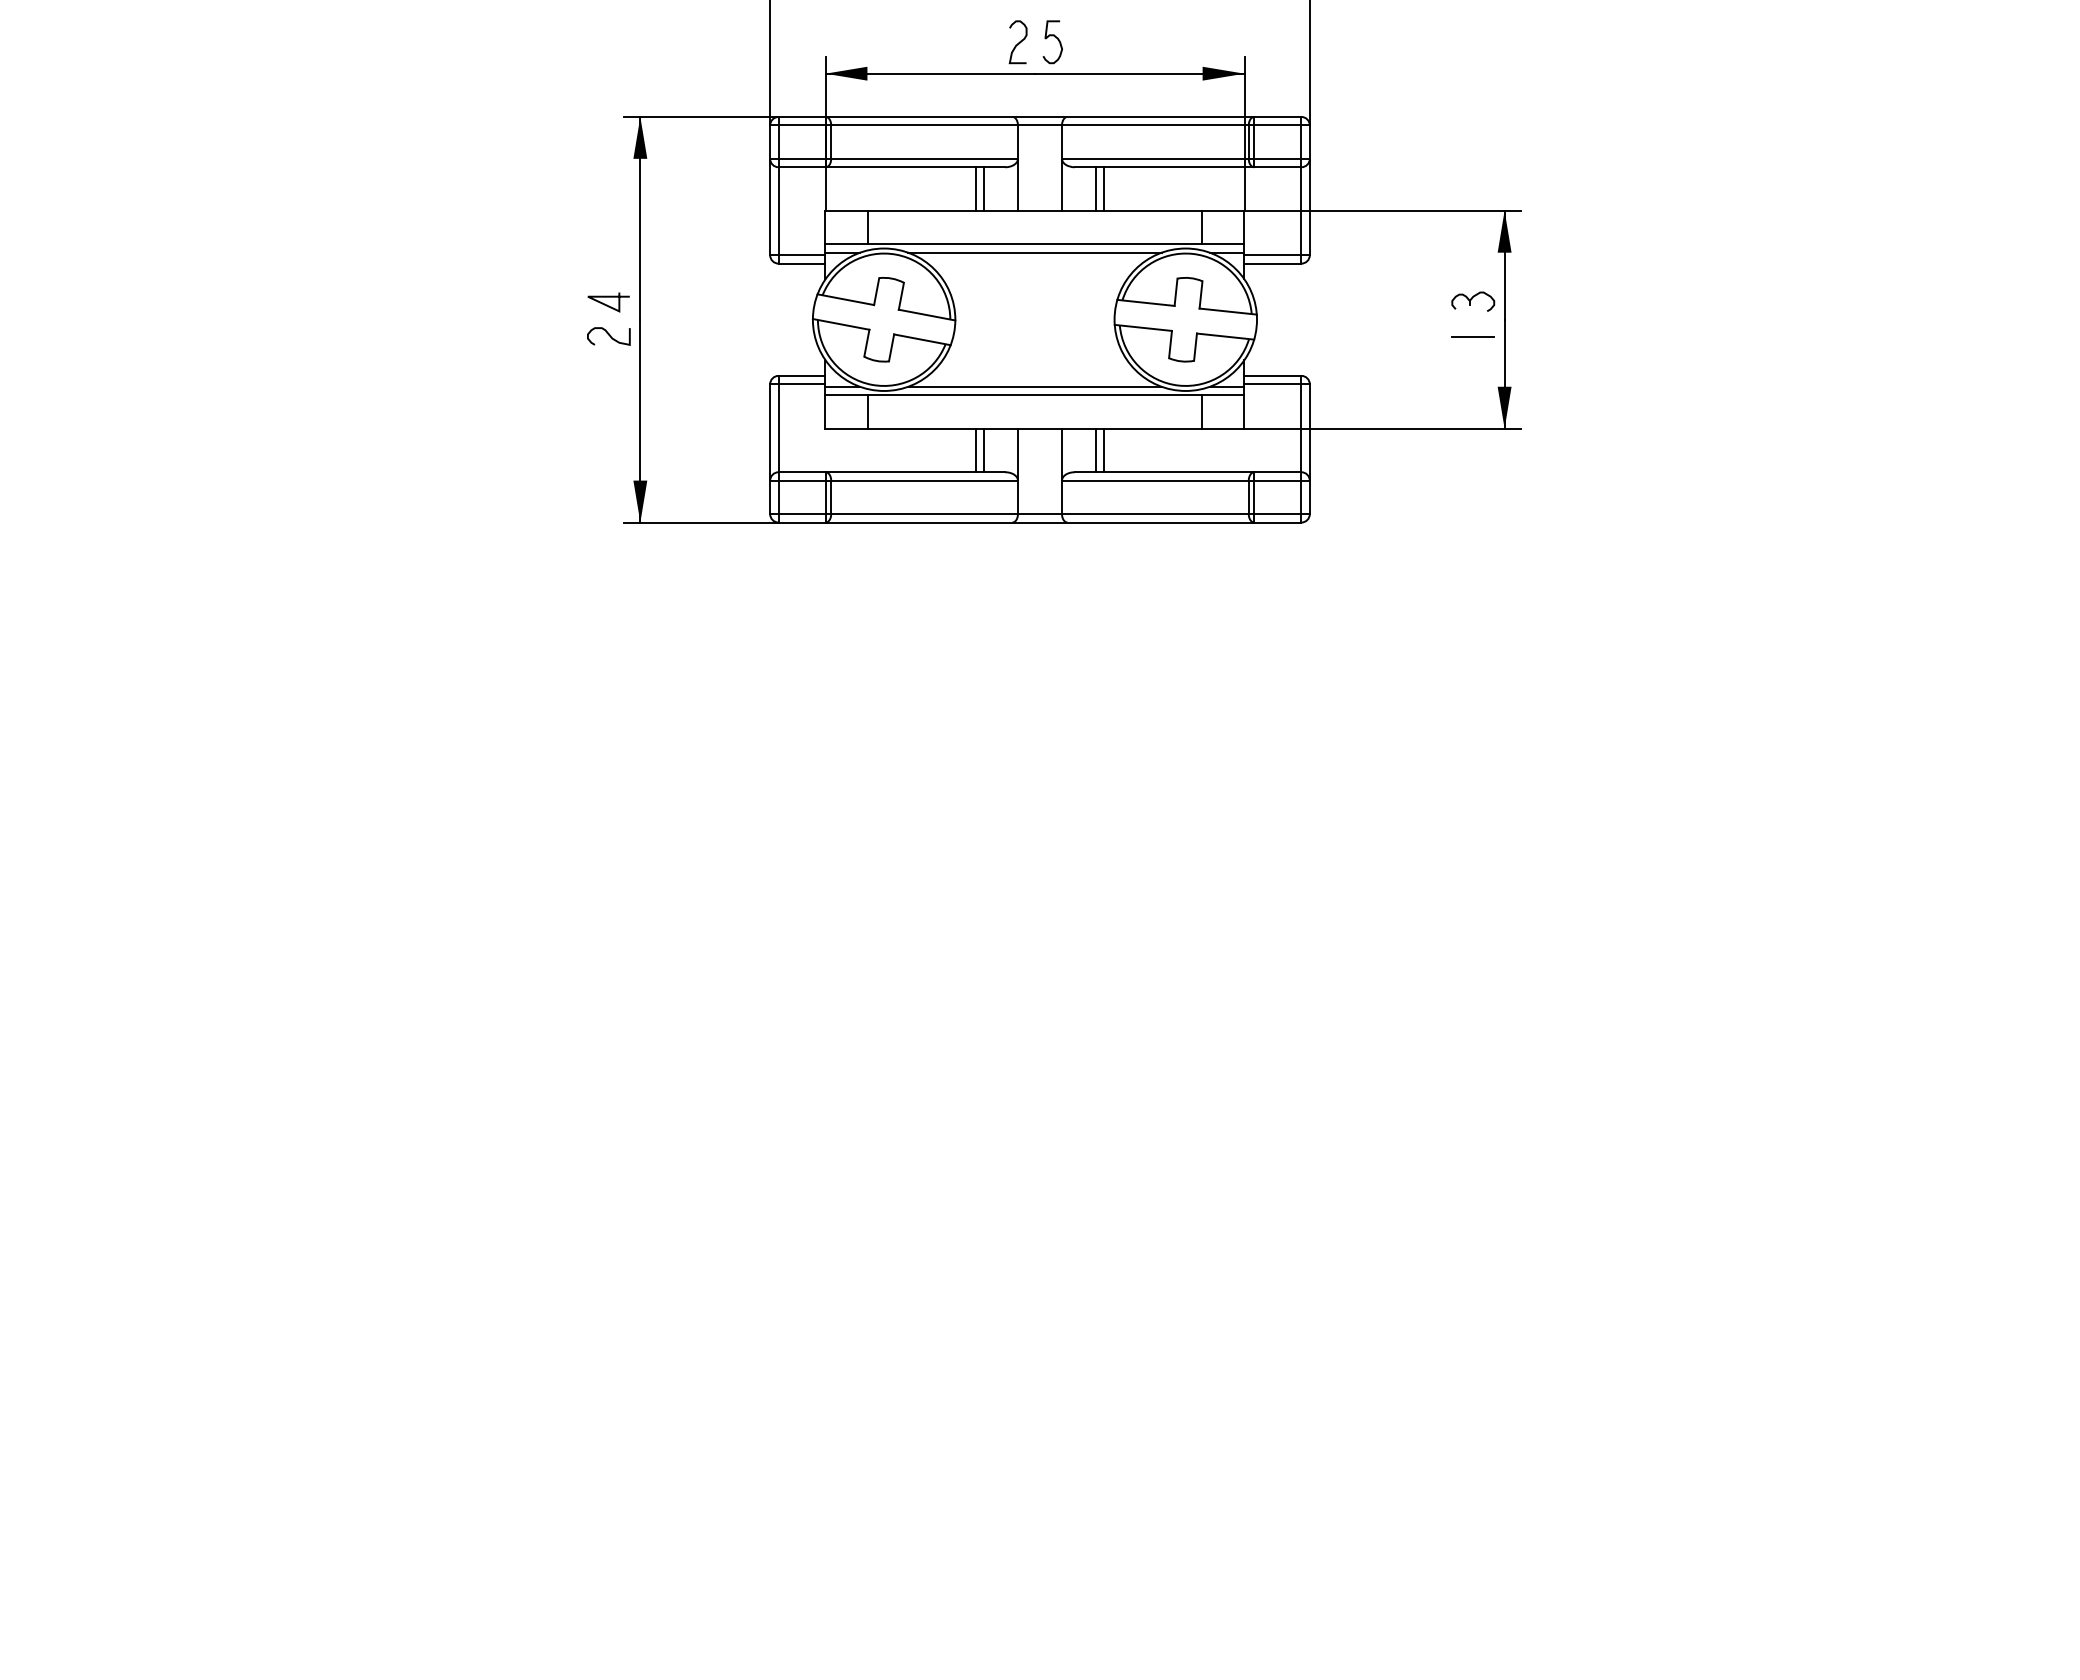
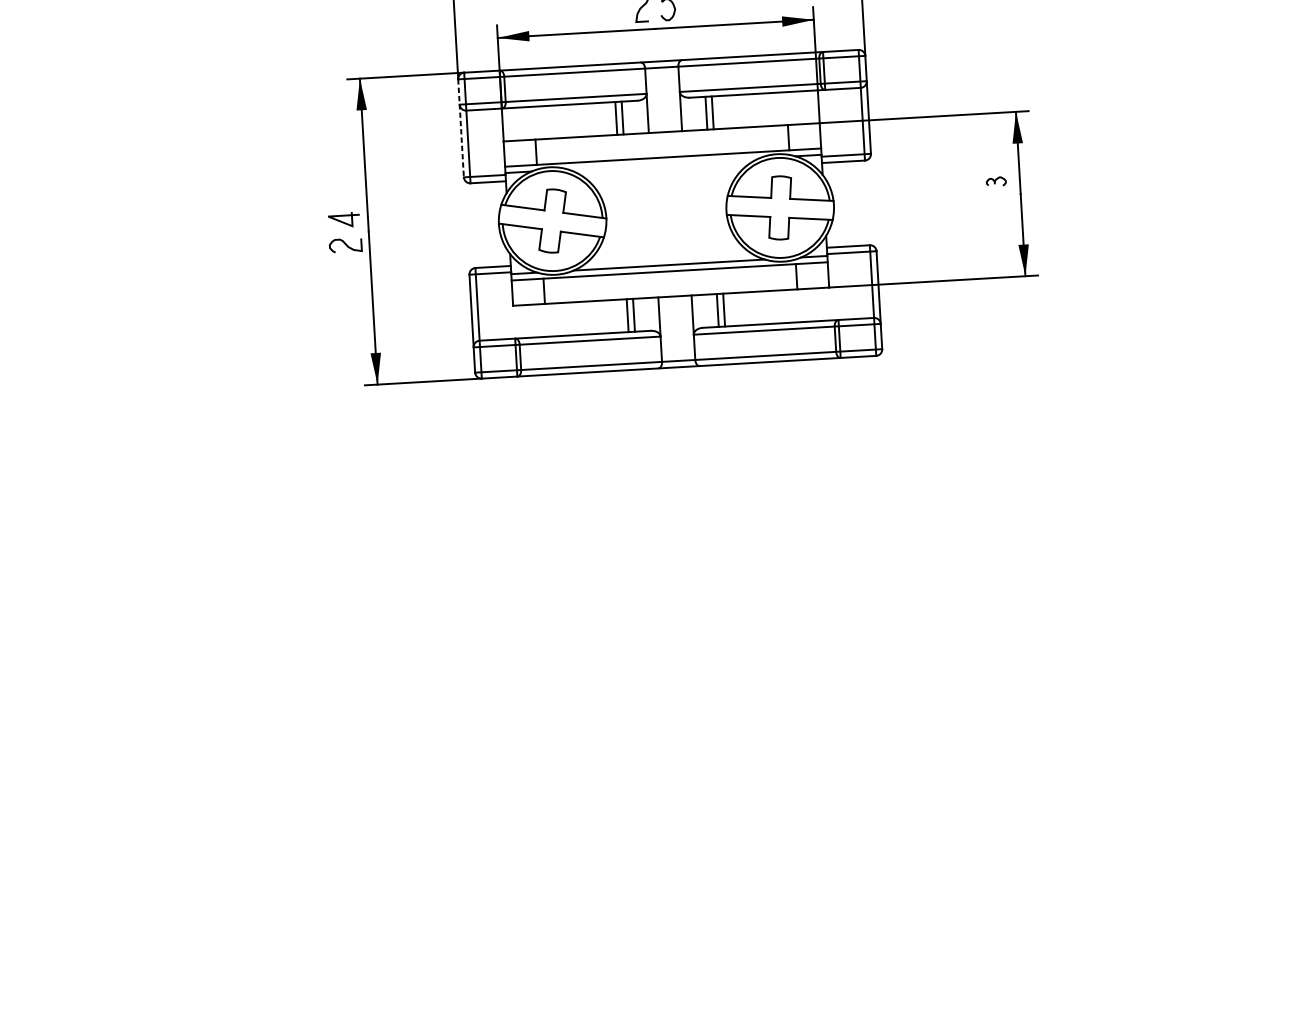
line: (770, 190) -> (461, 128), solid -> dashed
line: (1034, 252) -> (663, 163), removed
part: (1473, 301) -> (996, 181), size x0.6
line: (1473, 336) -> (997, 208), removed

